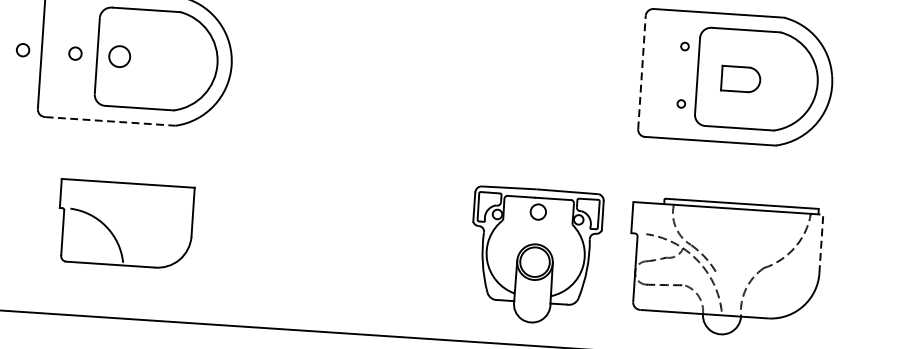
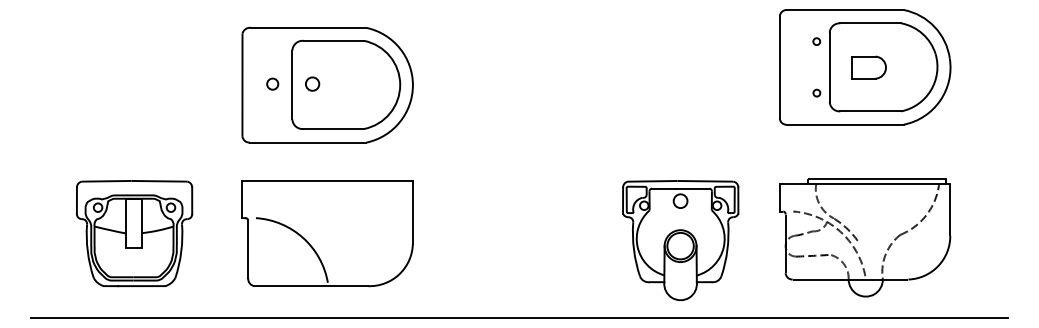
circle: (22, 49) -> (225, 83), removed
circle: (119, 55) -> (312, 83), size x0.71
line: (641, 72) -> (779, 67), dashed -> solid
line: (111, 121) -> (308, 142), dashed -> solid
part: (125, 224) -> (327, 233), size x1.43
line: (821, 240) -> (950, 206), dashed -> solid
part: (535, 255) -> (680, 240), moved

